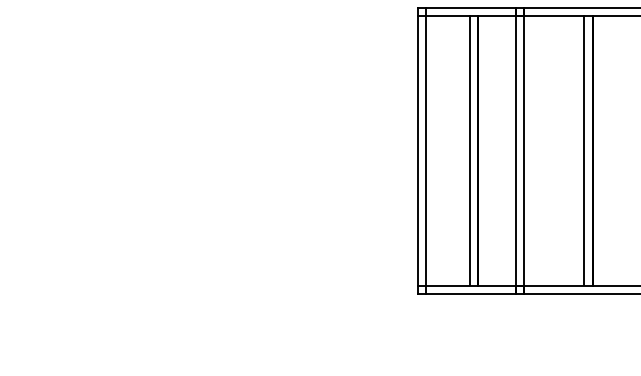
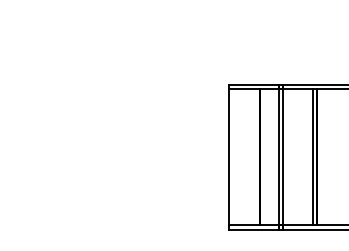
line: (470, 149) -> (255, 156), removed
line: (426, 151) -> (233, 157), removed

